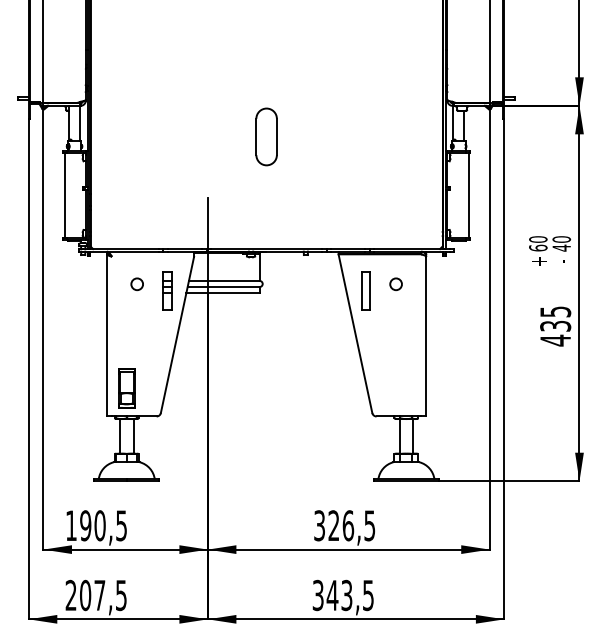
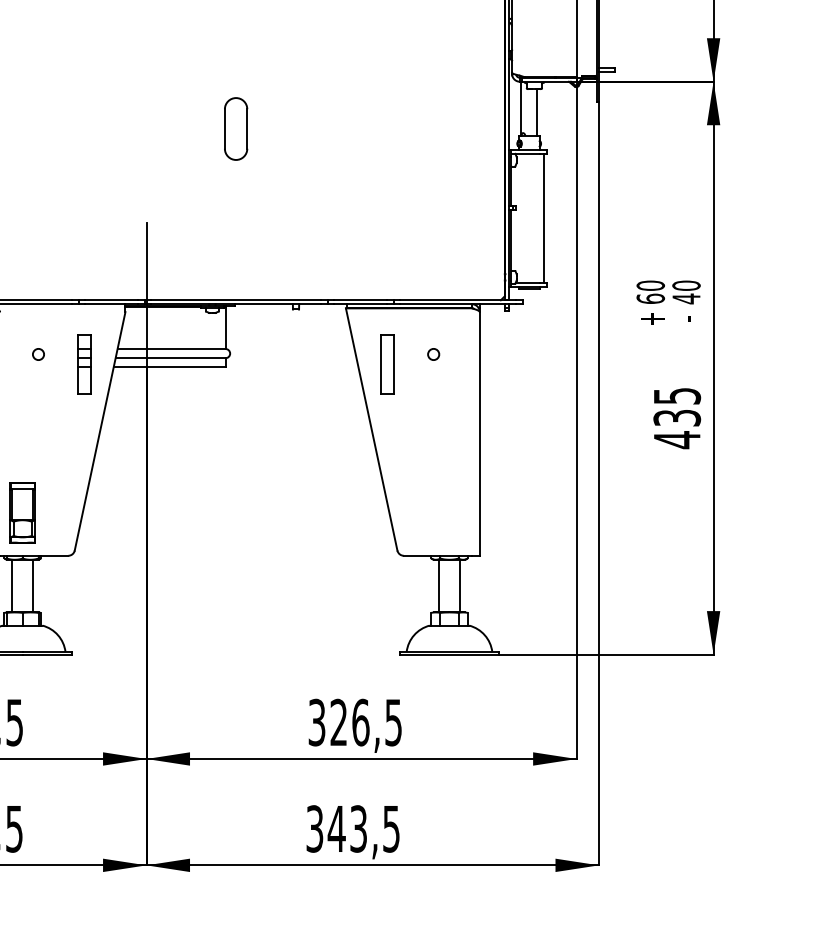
part: (266, 136) -> (235, 128), size x0.71
circle: (136, 284) -> (37, 354), size x0.62
circle: (395, 284) -> (432, 354), size x0.62

